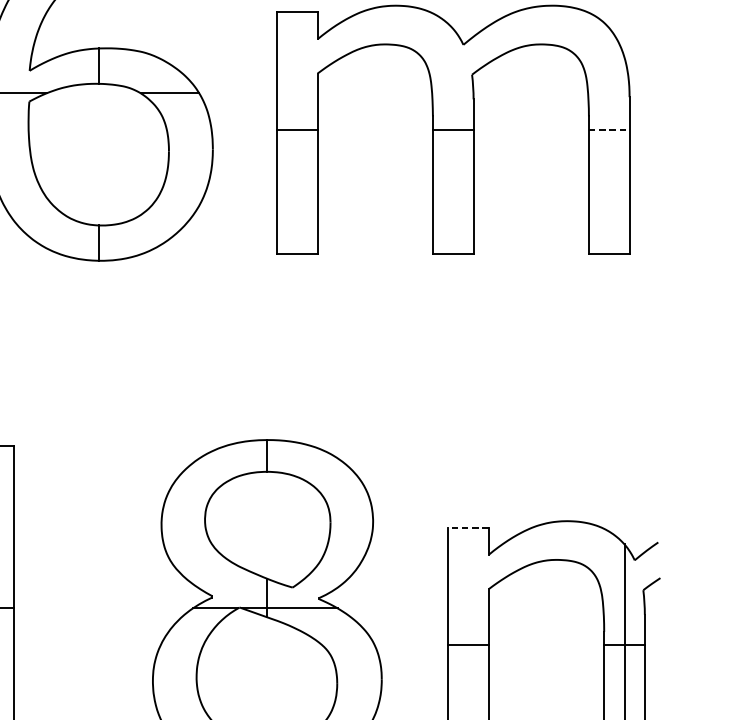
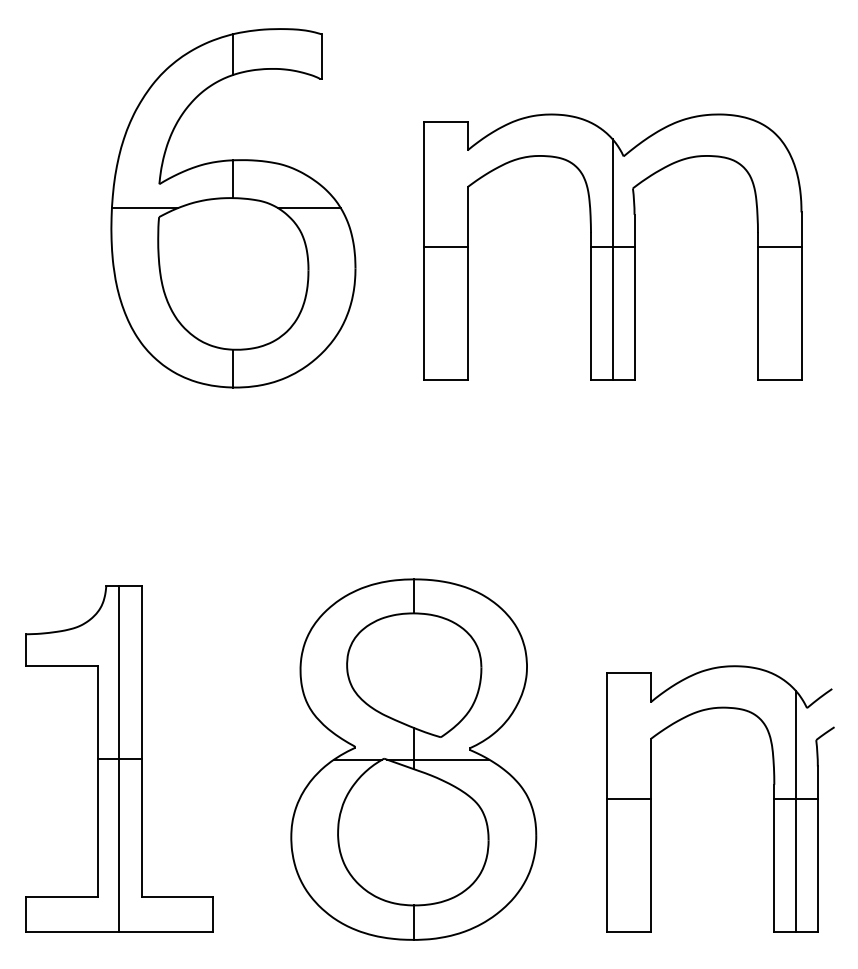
line: (609, 129) -> (779, 247), dashed -> solid
line: (453, 141) -> (612, 259), added
line: (468, 527) -> (629, 673), dashed -> solid

